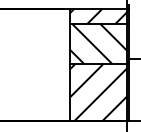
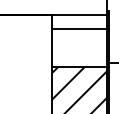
hatch: (98, 15) -> (79, 21), removed
hatch: (98, 43) -> (79, 48), removed

